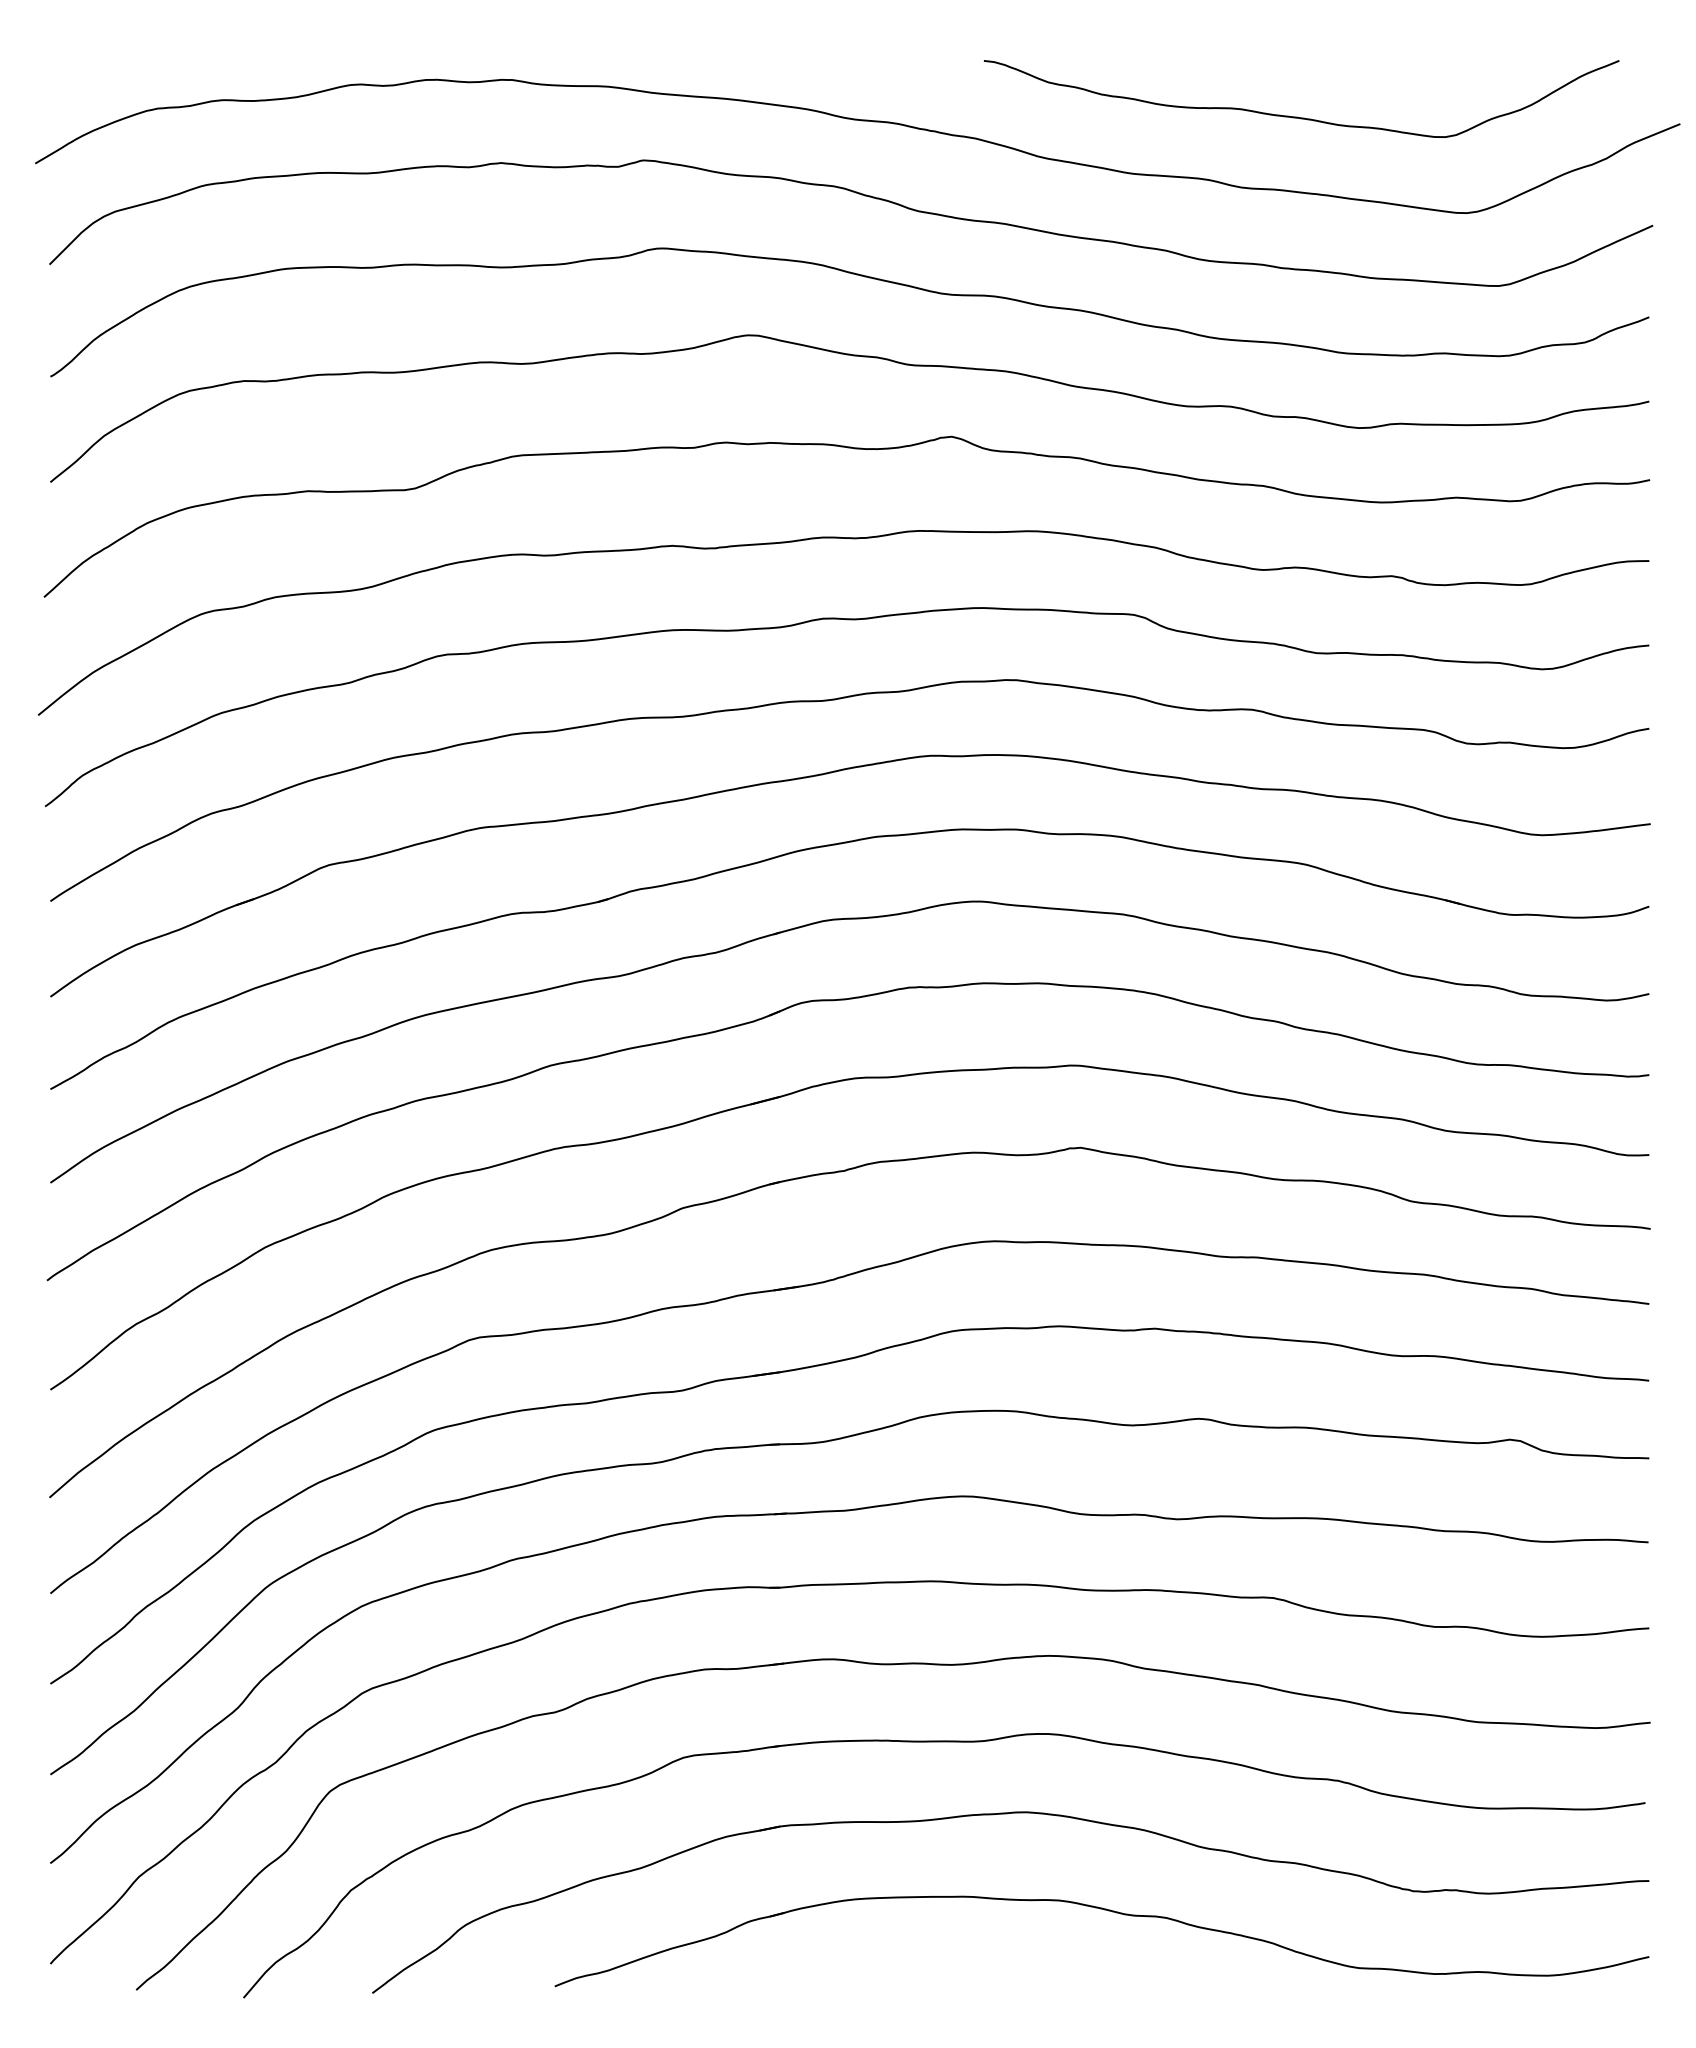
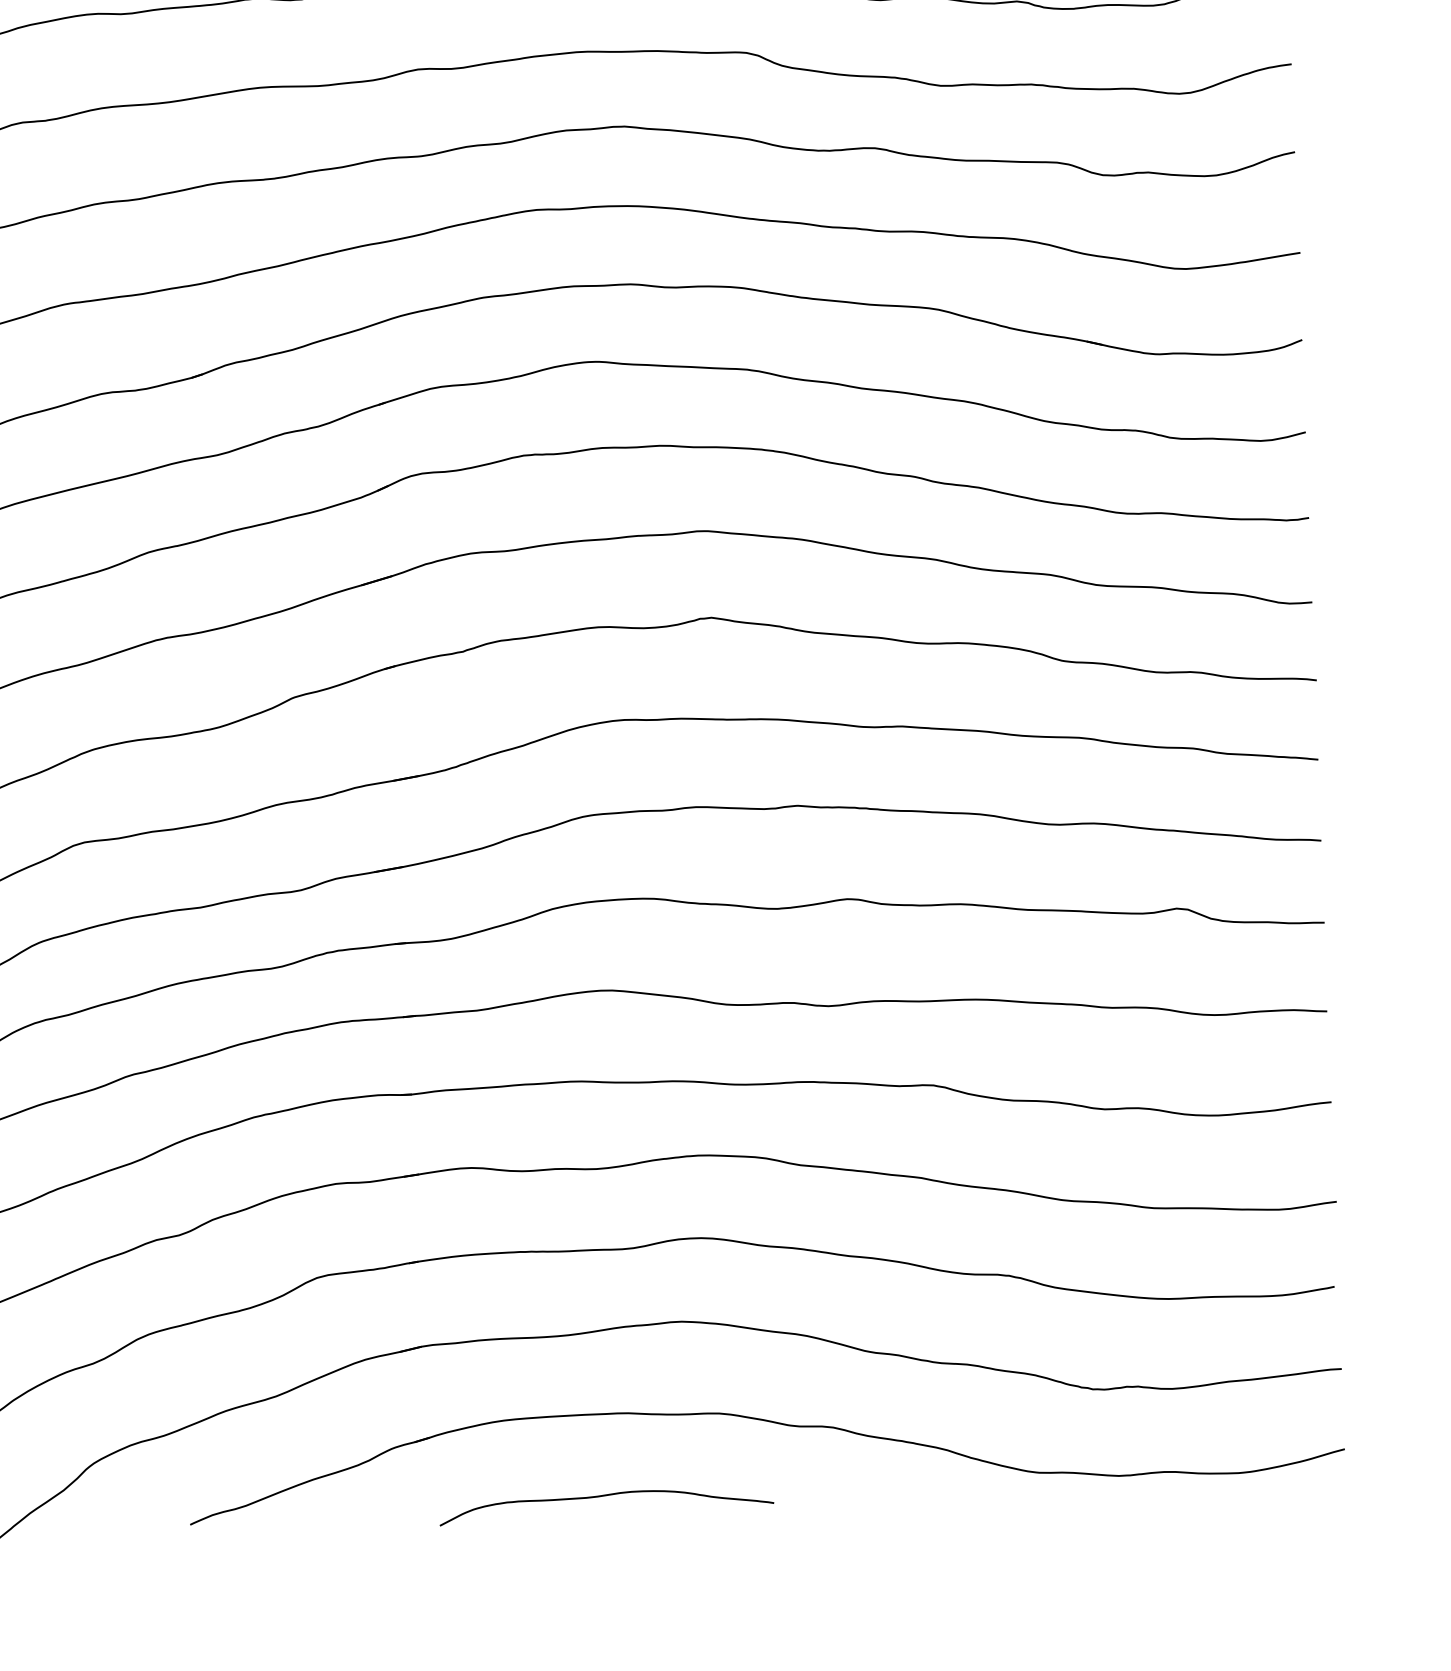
curve: (944, 1975) -> (601, 1497), added

